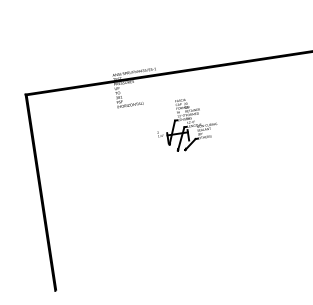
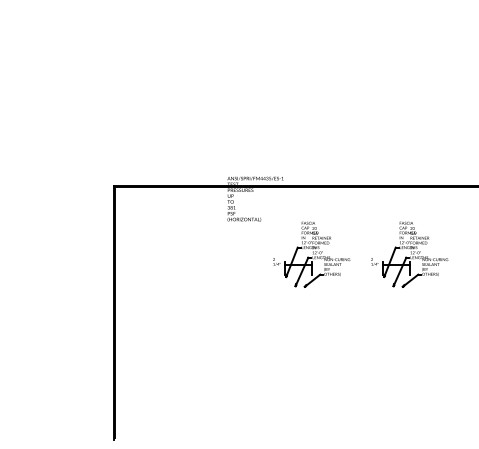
part: (262, 112) -> (409, 254), added

